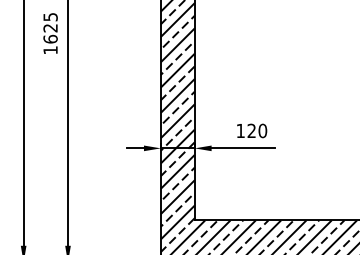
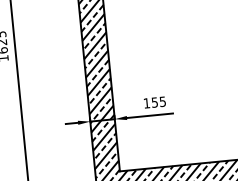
text: (257, 130) -> (158, 101), 120 -> 155

